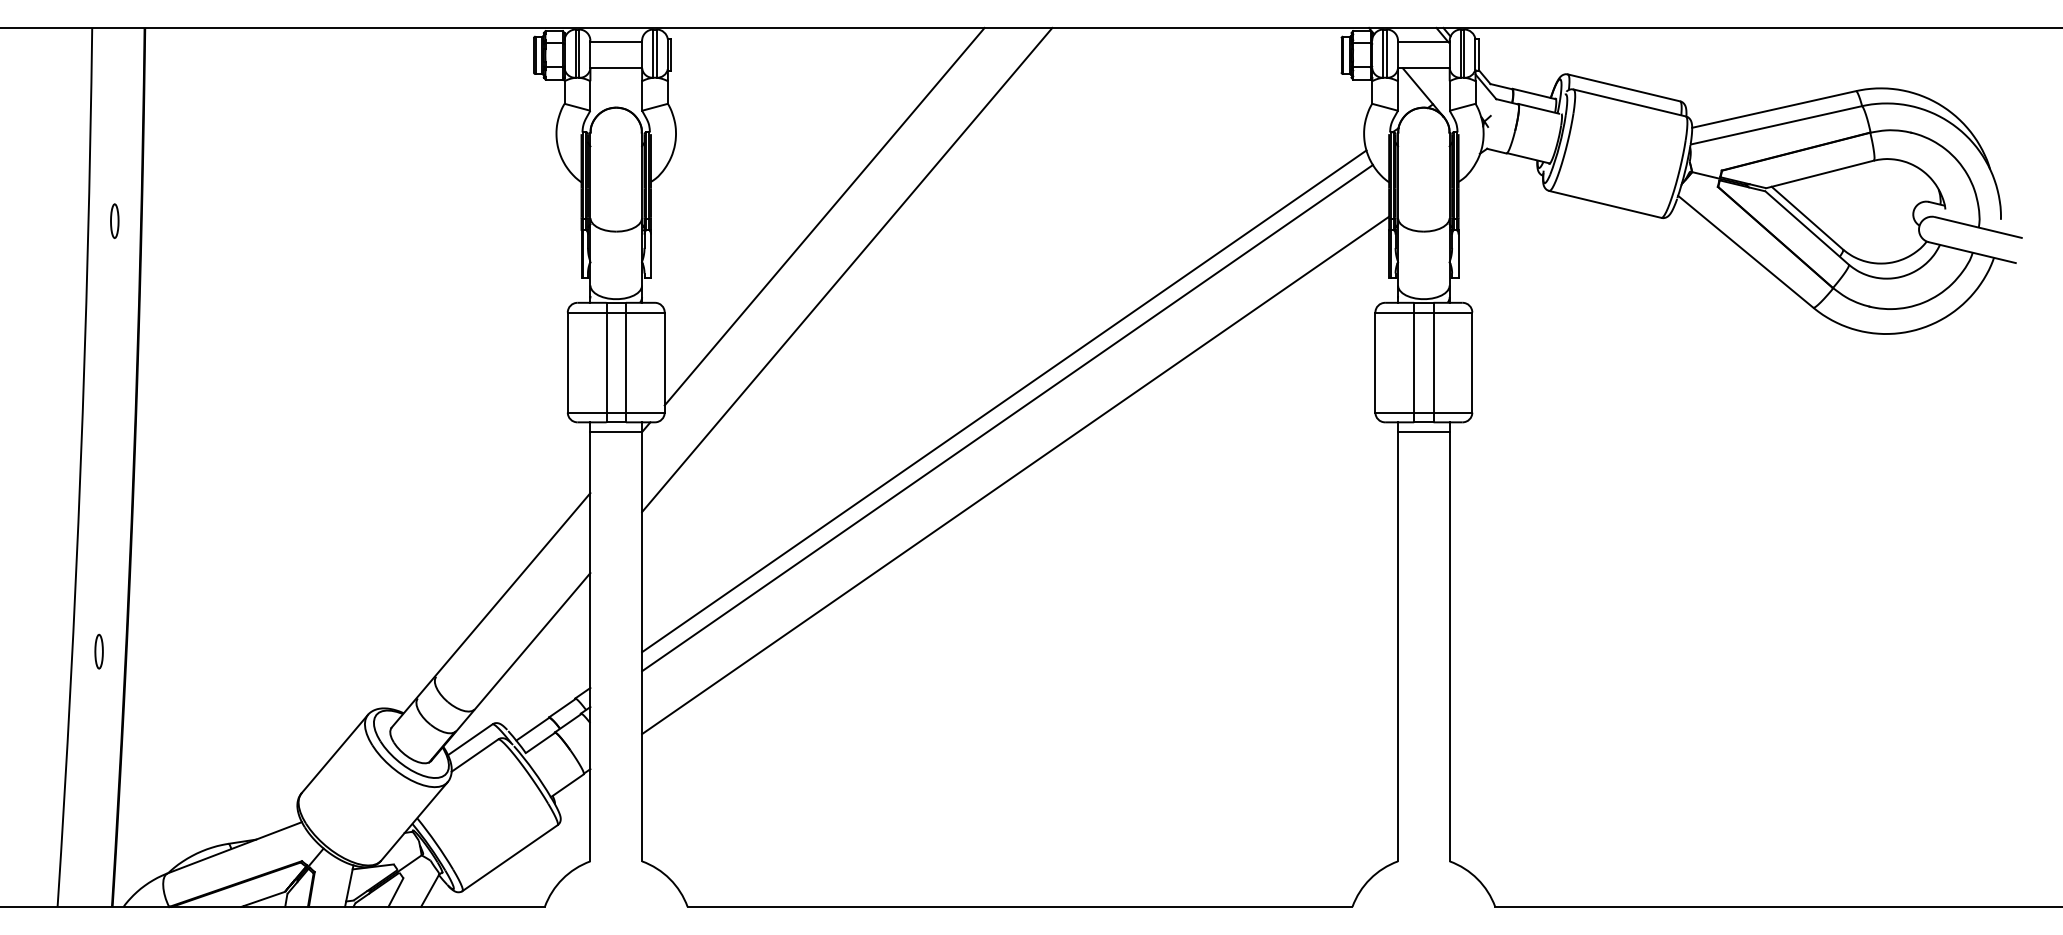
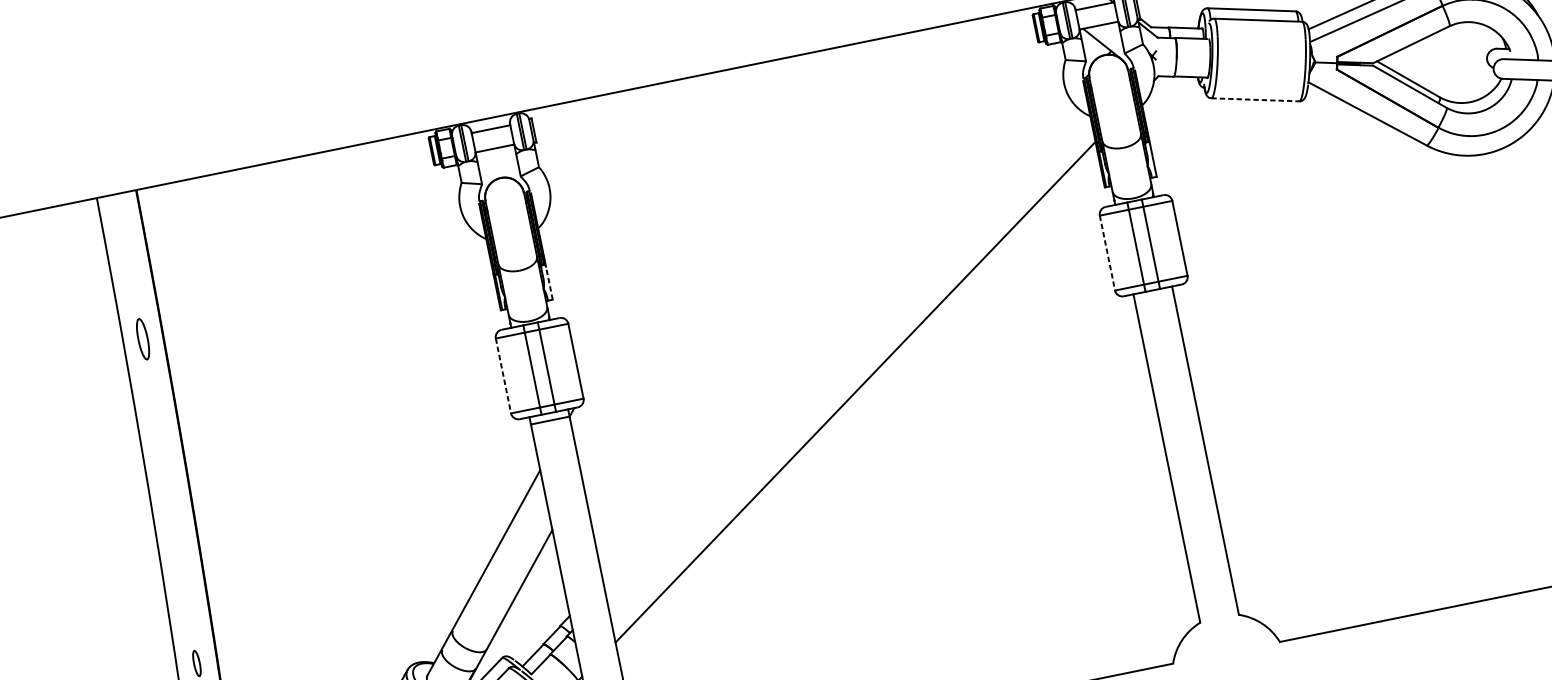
line: (1605, 204) -> (1255, 99), solid -> dashed
line: (824, 216) -> (673, 227), removed
part: (114, 220) -> (142, 338), size x1.6
line: (650, 254) -> (548, 282), solid -> dashed
line: (847, 269) -> (698, 263), removed
line: (567, 363) -> (503, 376), solid -> dashed
line: (1375, 363) -> (1107, 253), solid -> dashed
line: (1004, 401) -> (835, 338), removed
line: (1007, 417) -> (840, 350), removed
line: (1423, 432) -> (1154, 298), removed

